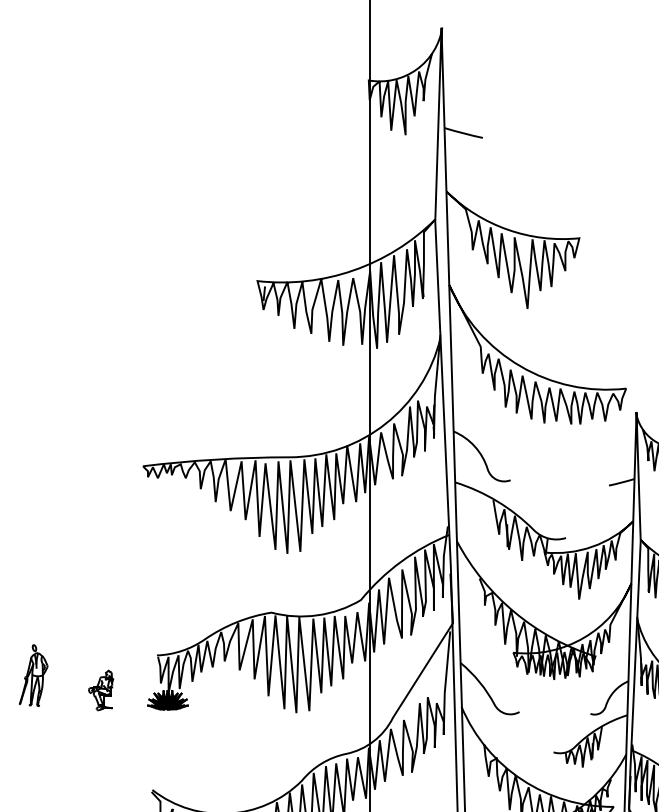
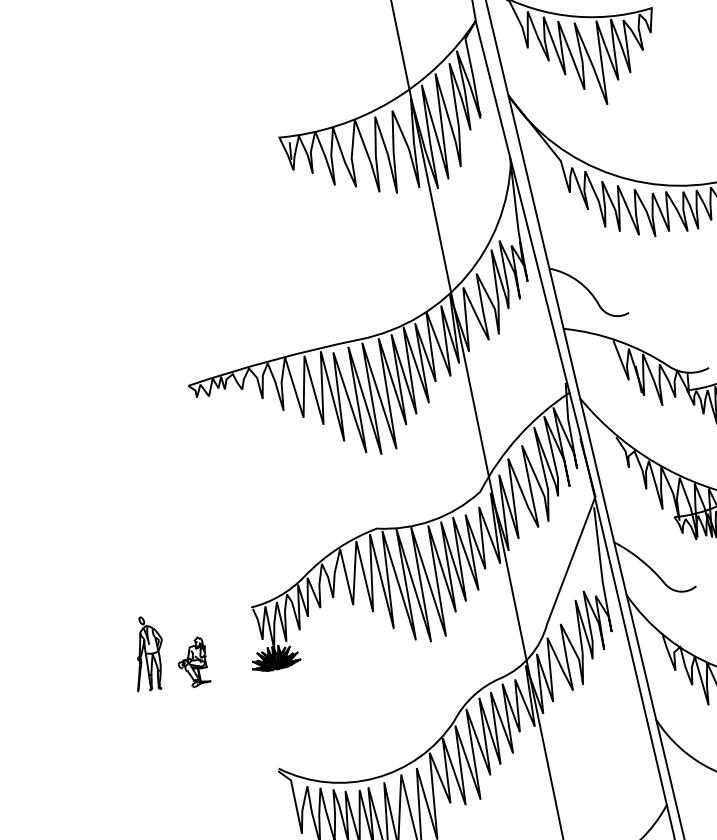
part: (33, 675) -> (147, 653), moved

